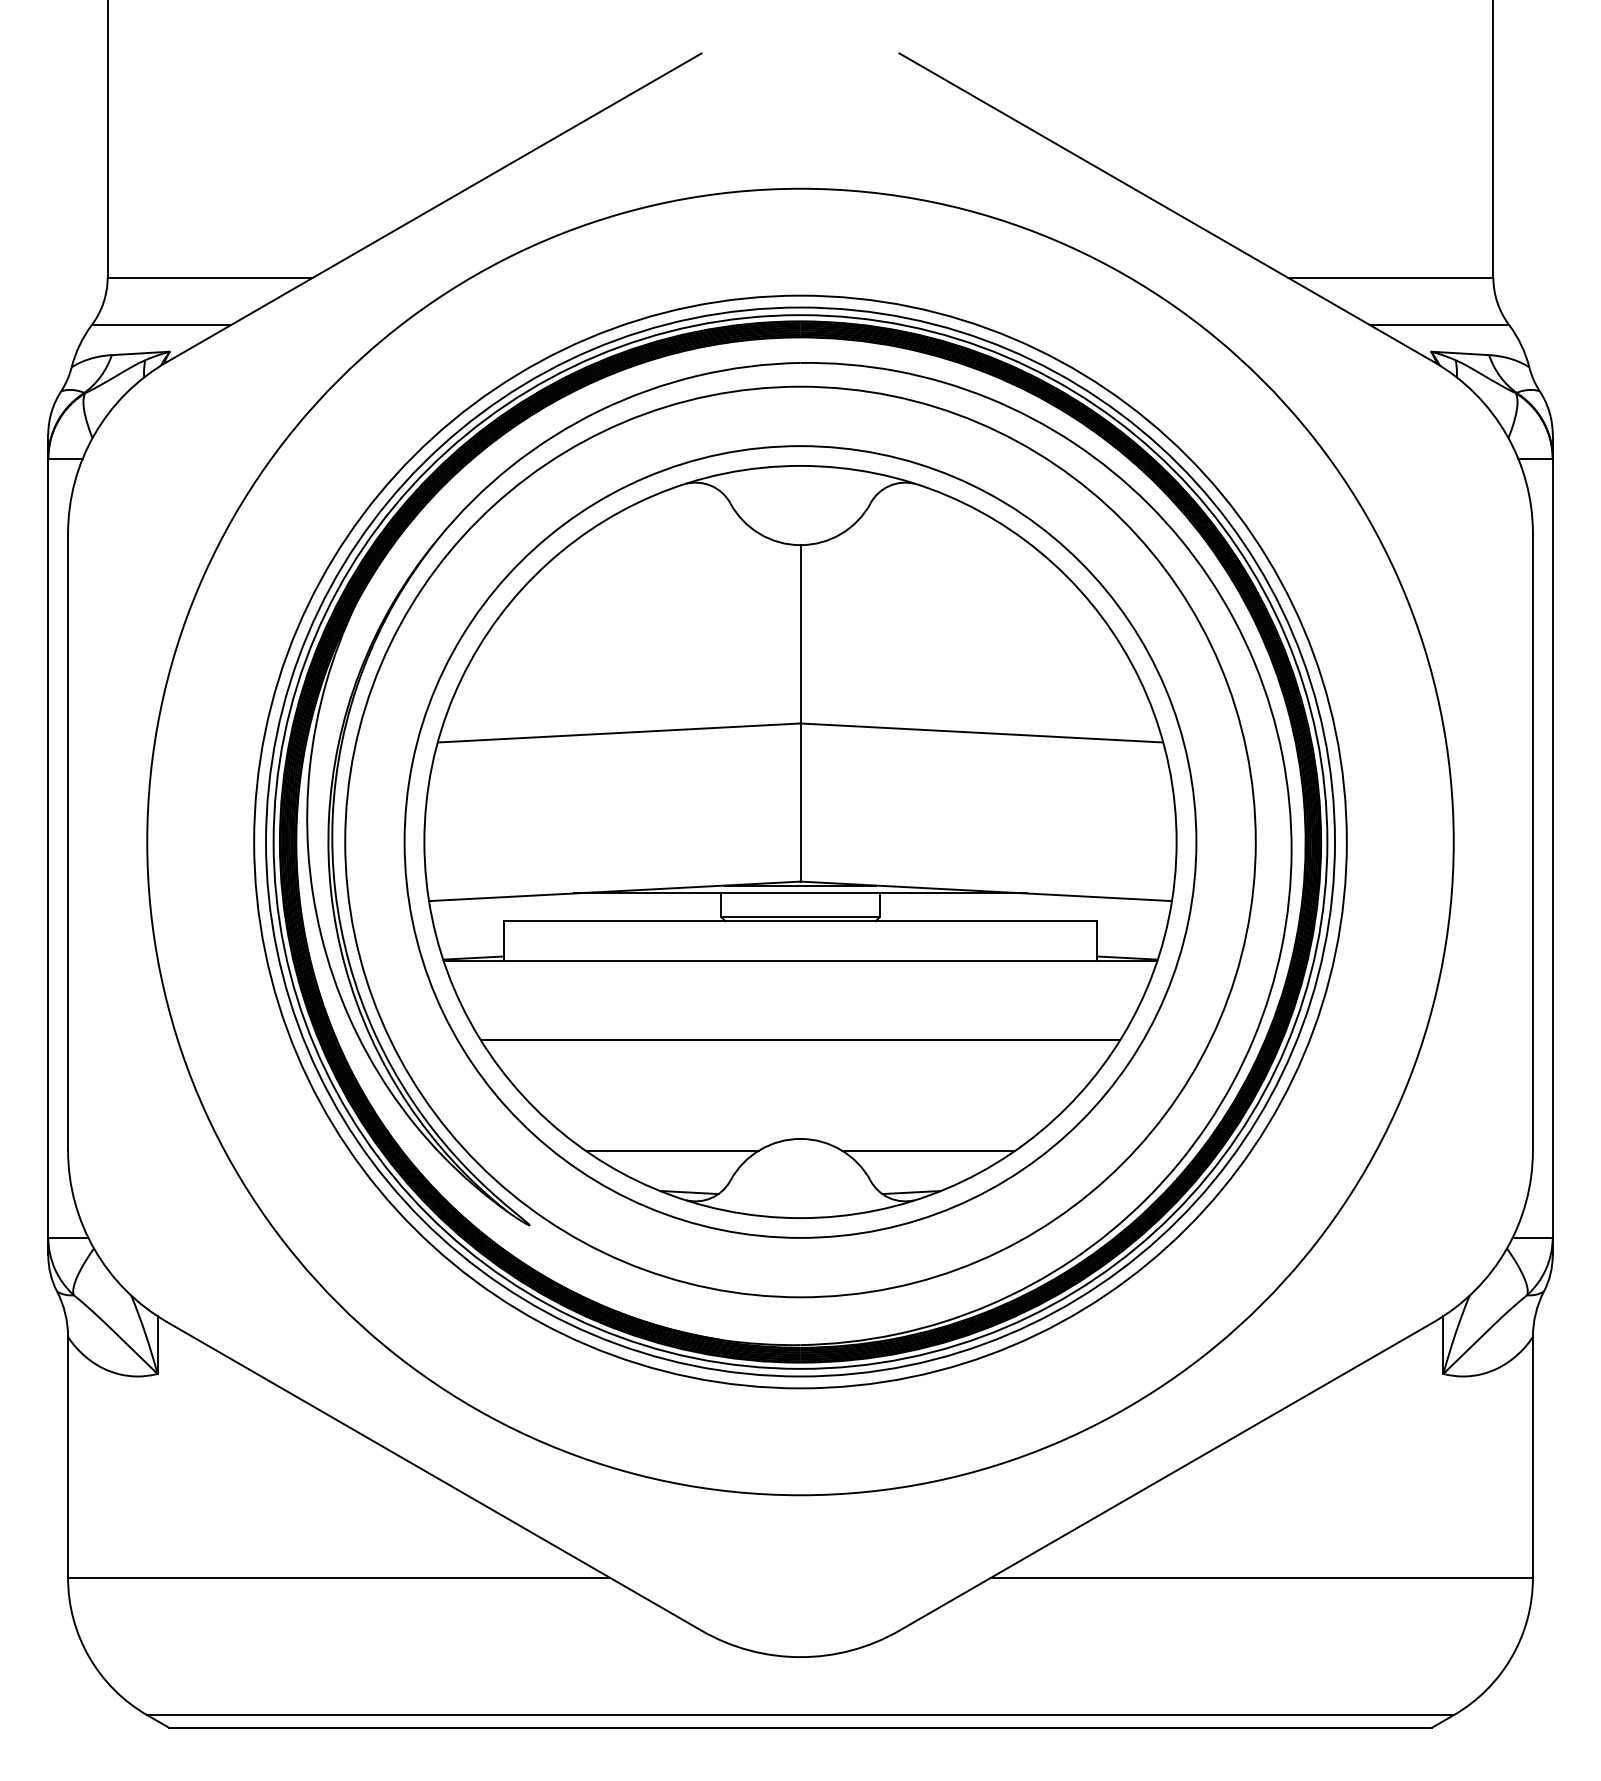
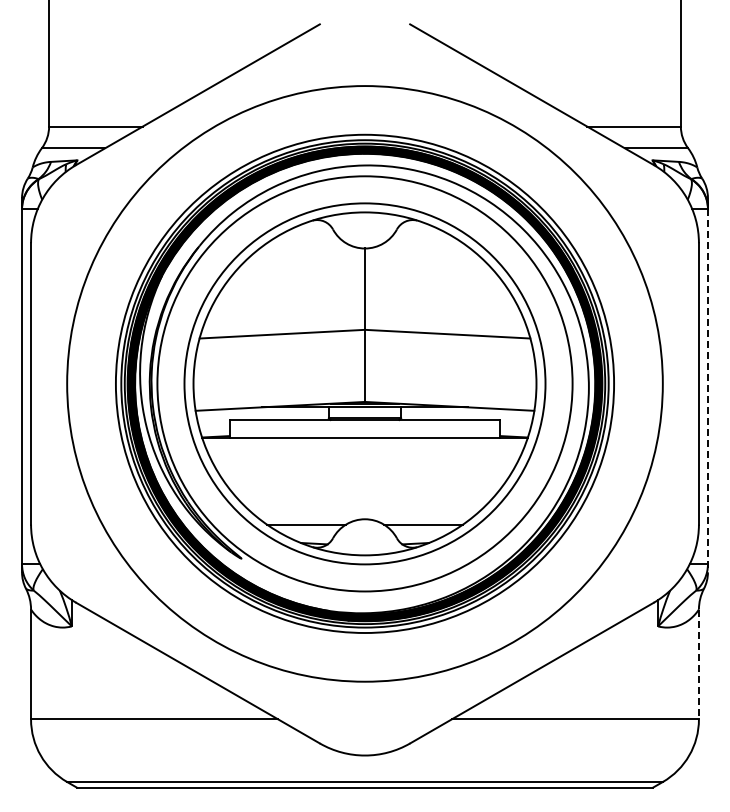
line: (1551, 845) -> (707, 385), solid -> dashed
line: (799, 1040) -> (364, 474), removed
line: (1531, 1457) -> (698, 664), solid -> dashed

